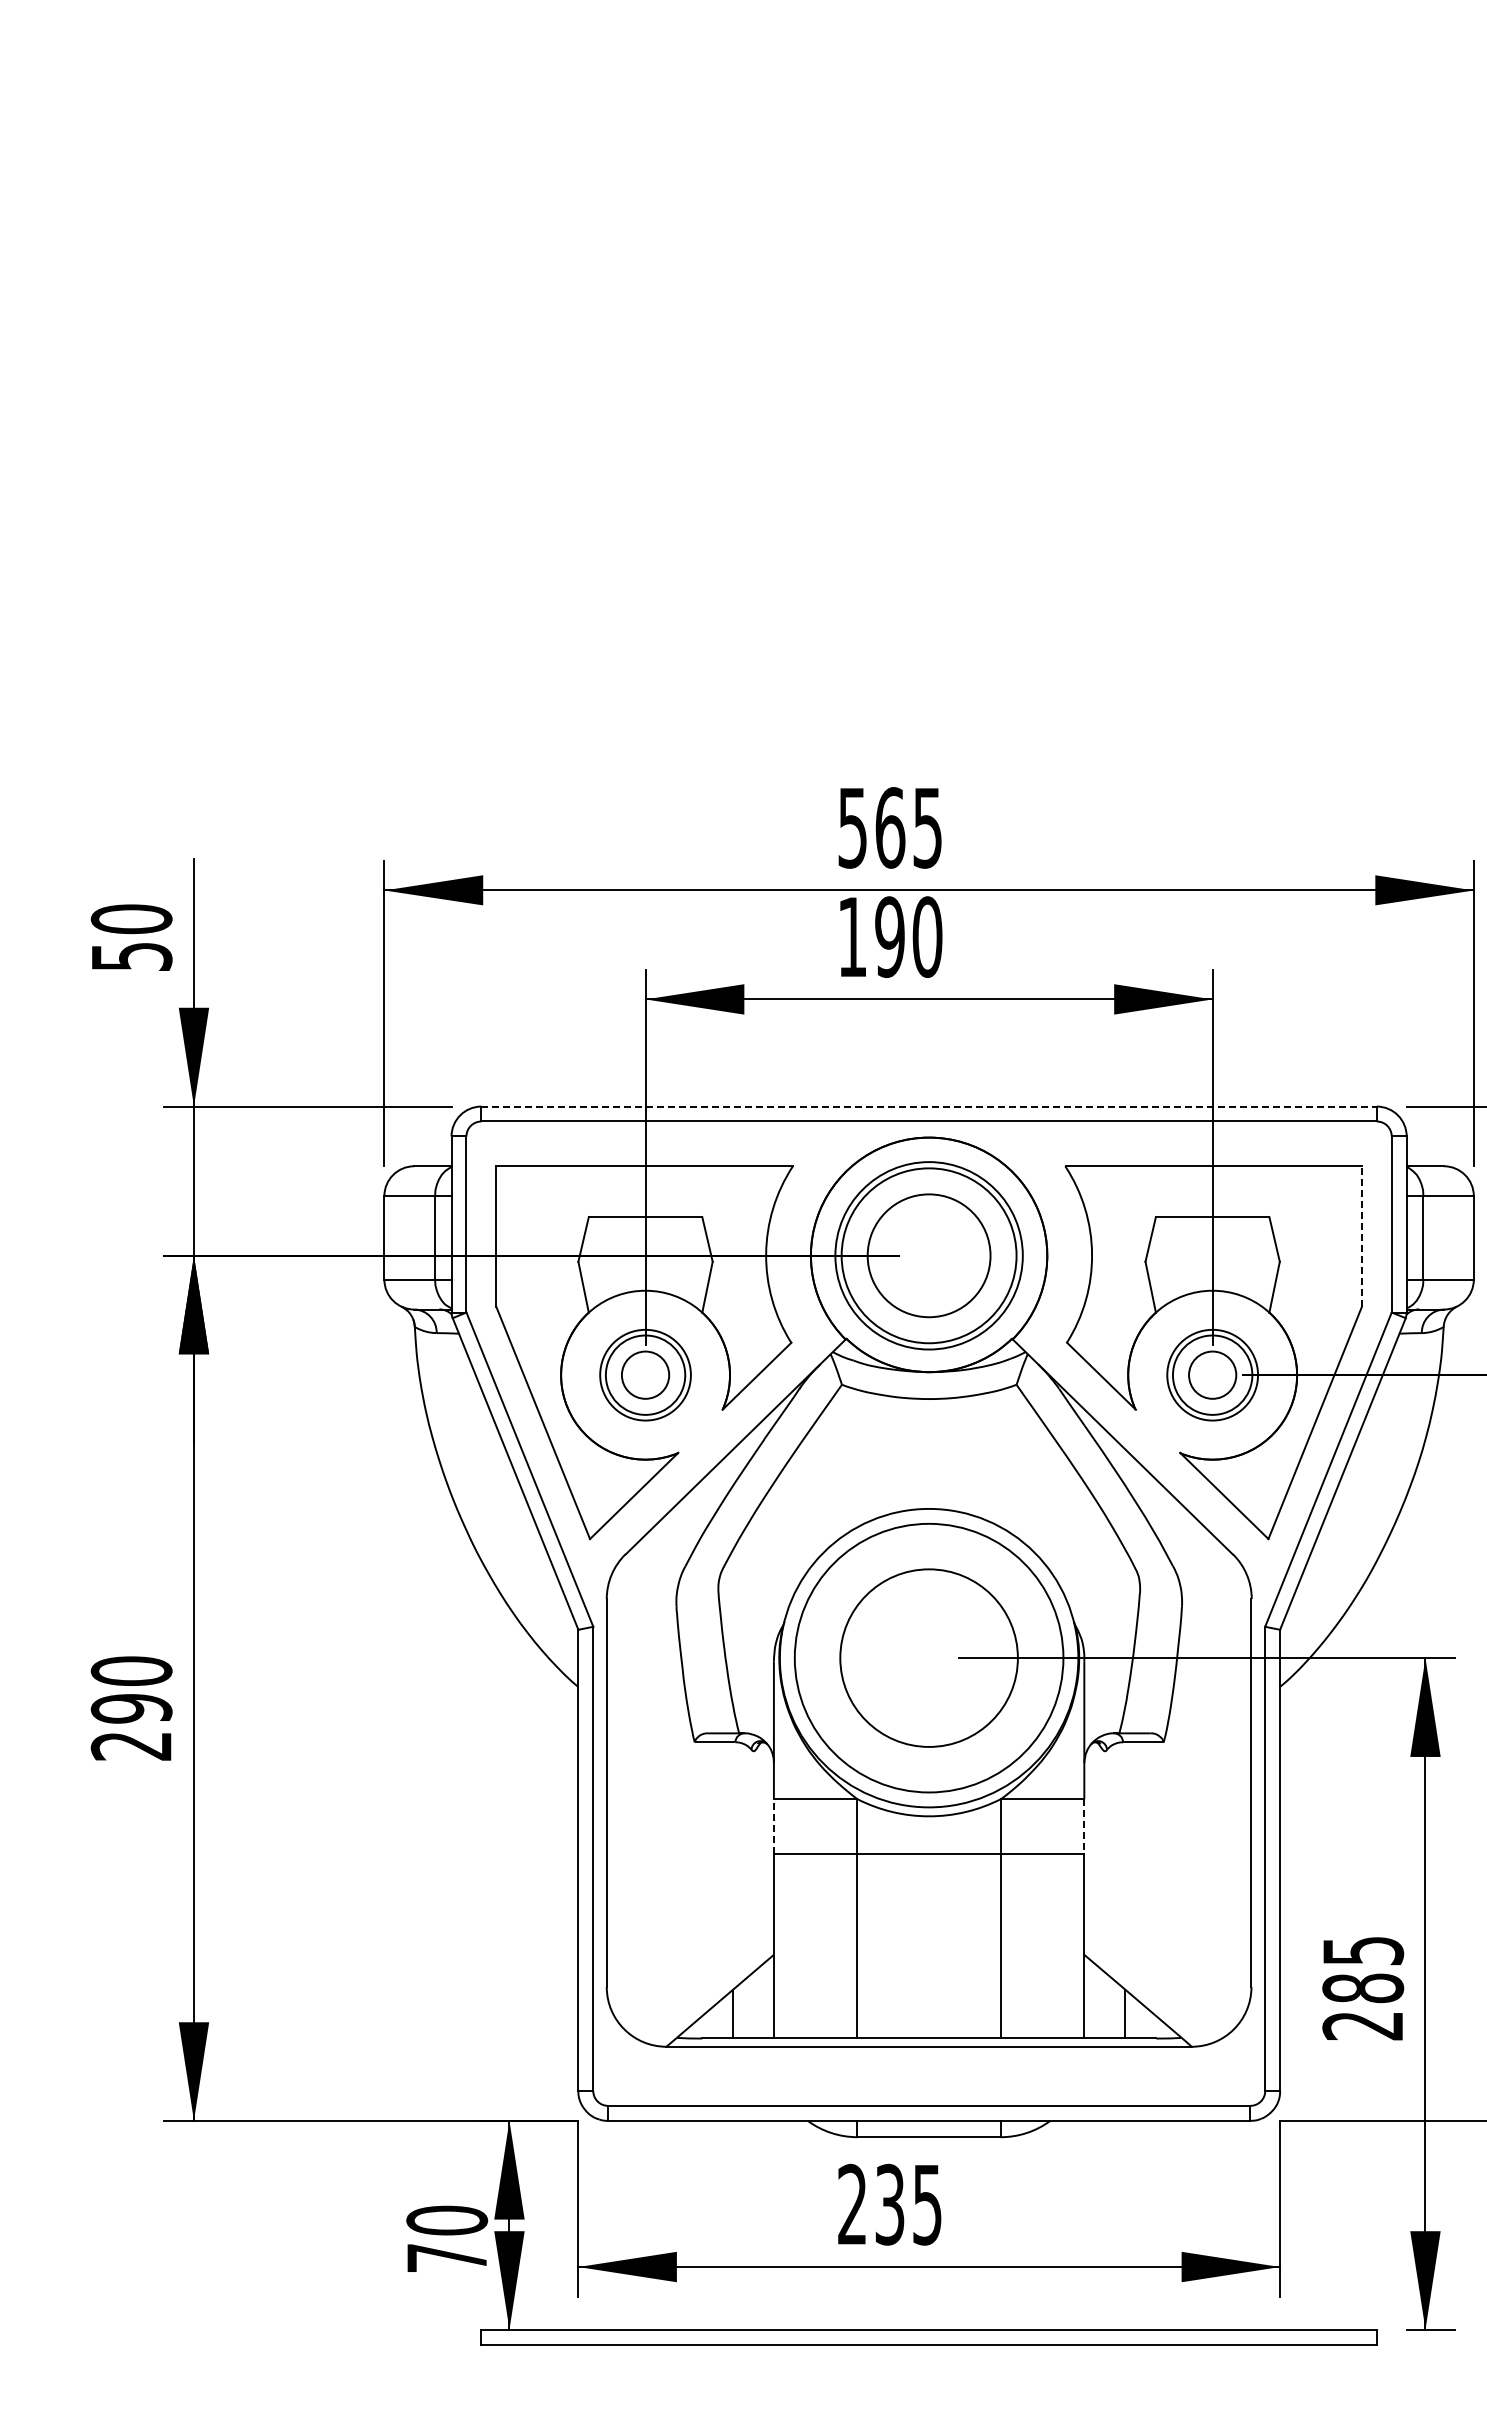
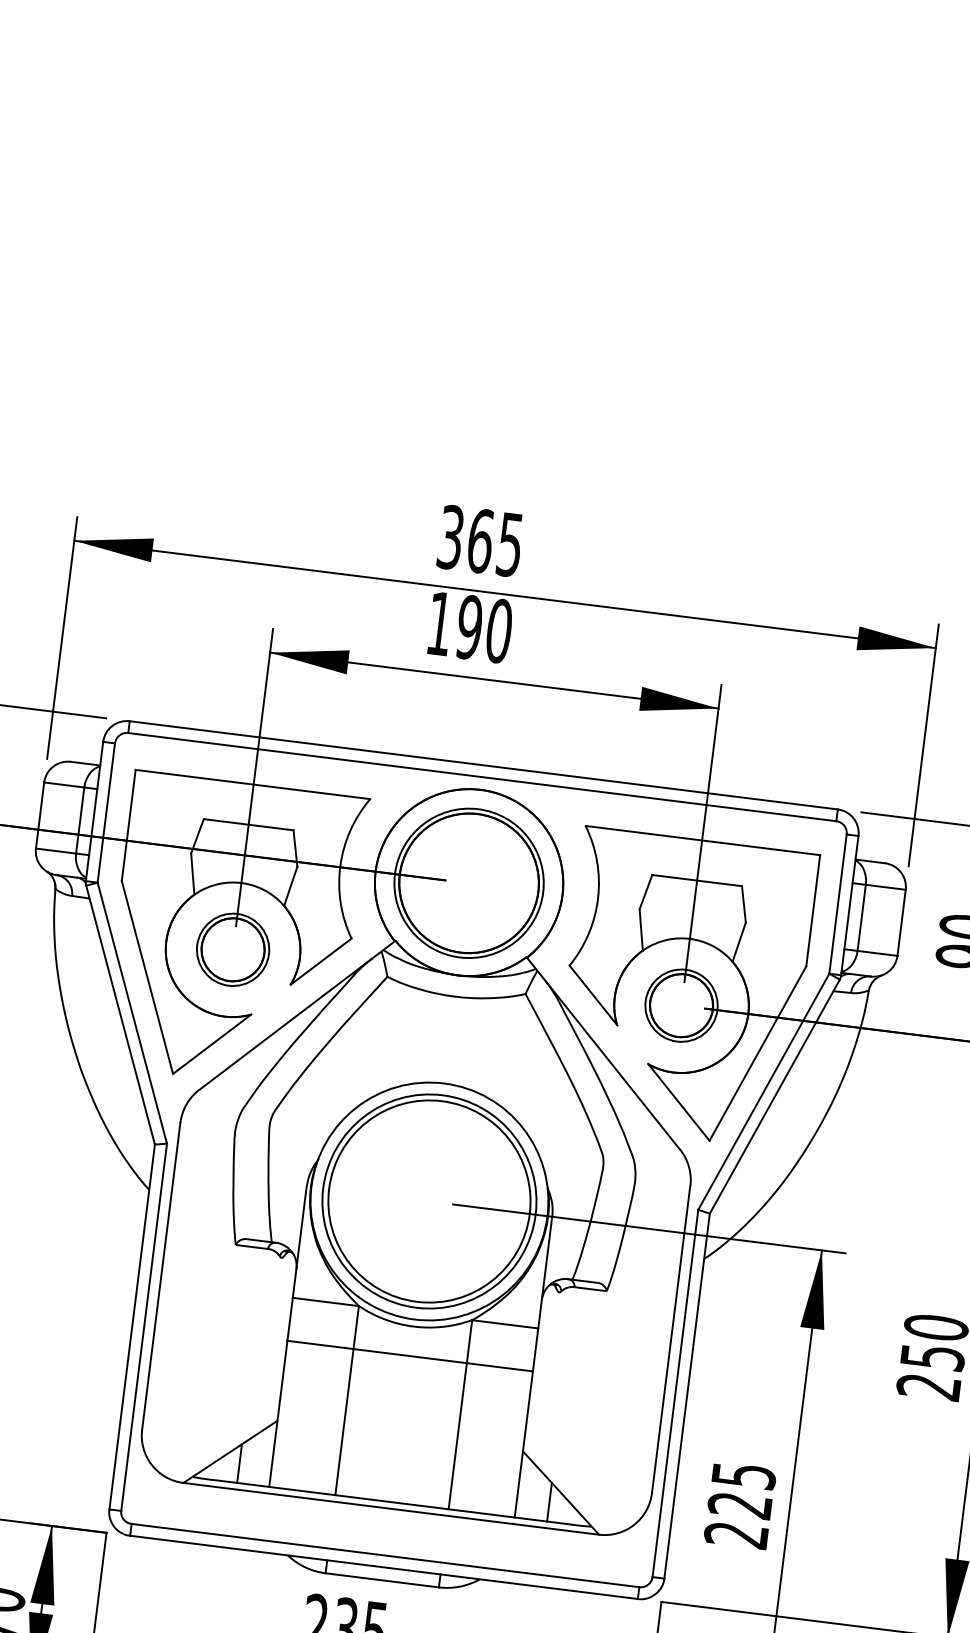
text: (852, 827) -> (450, 537), 565 -> 365
line: (929, 1106) -> (484, 765), dashed -> solid
line: (1361, 1236) -> (812, 910), dashed -> solid
circle: (928, 1255) -> (468, 883), size x1.43
circle: (645, 1374) -> (233, 949), size x1.67
circle: (1212, 1374) -> (681, 1005), size x1.67
circle: (928, 1658) -> (428, 1201), size x1.43
line: (773, 1826) -> (289, 1319), dashed -> solid
line: (1084, 1826) -> (535, 1349), dashed -> solid
text: (1363, 1988) -> (740, 1505), 285 -> 225

